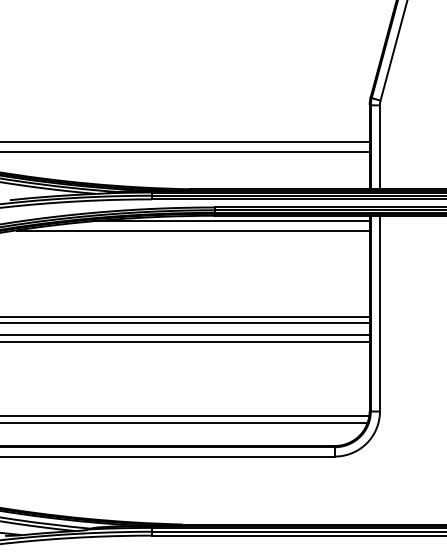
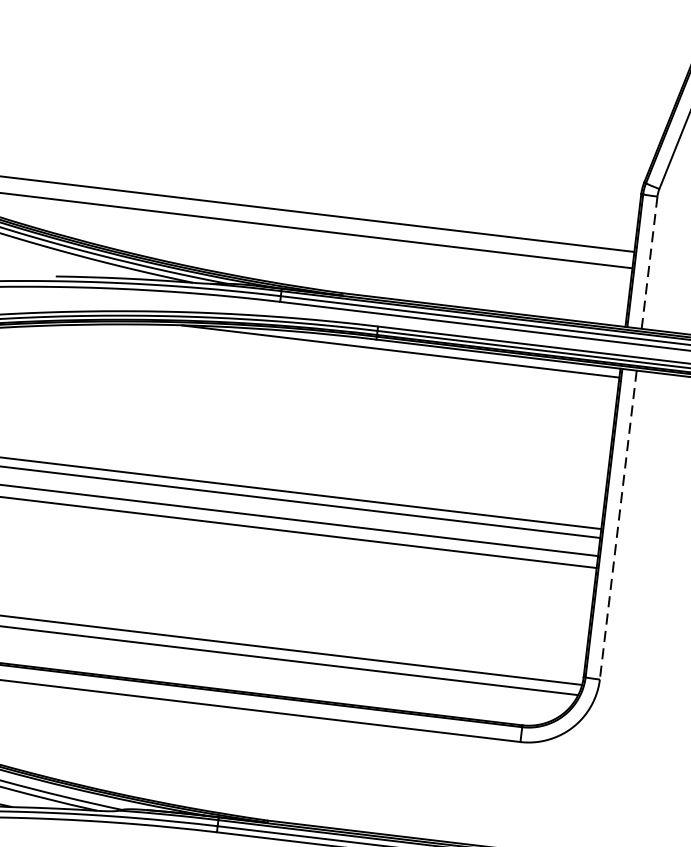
line: (379, 147) -> (648, 262), solid -> dashed
line: (193, 231) -> (339, 360), removed
line: (379, 313) -> (617, 524), solid -> dashed

